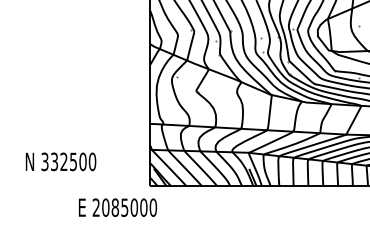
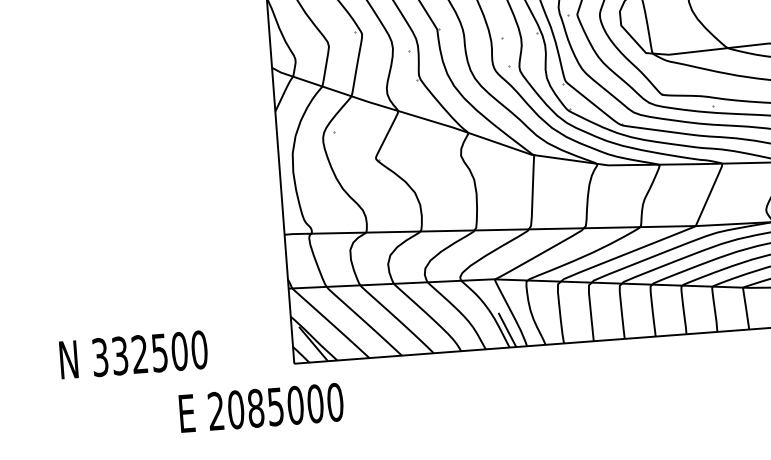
text: (60, 161) -> (132, 354), moved
text: (118, 207) -> (262, 407), moved

